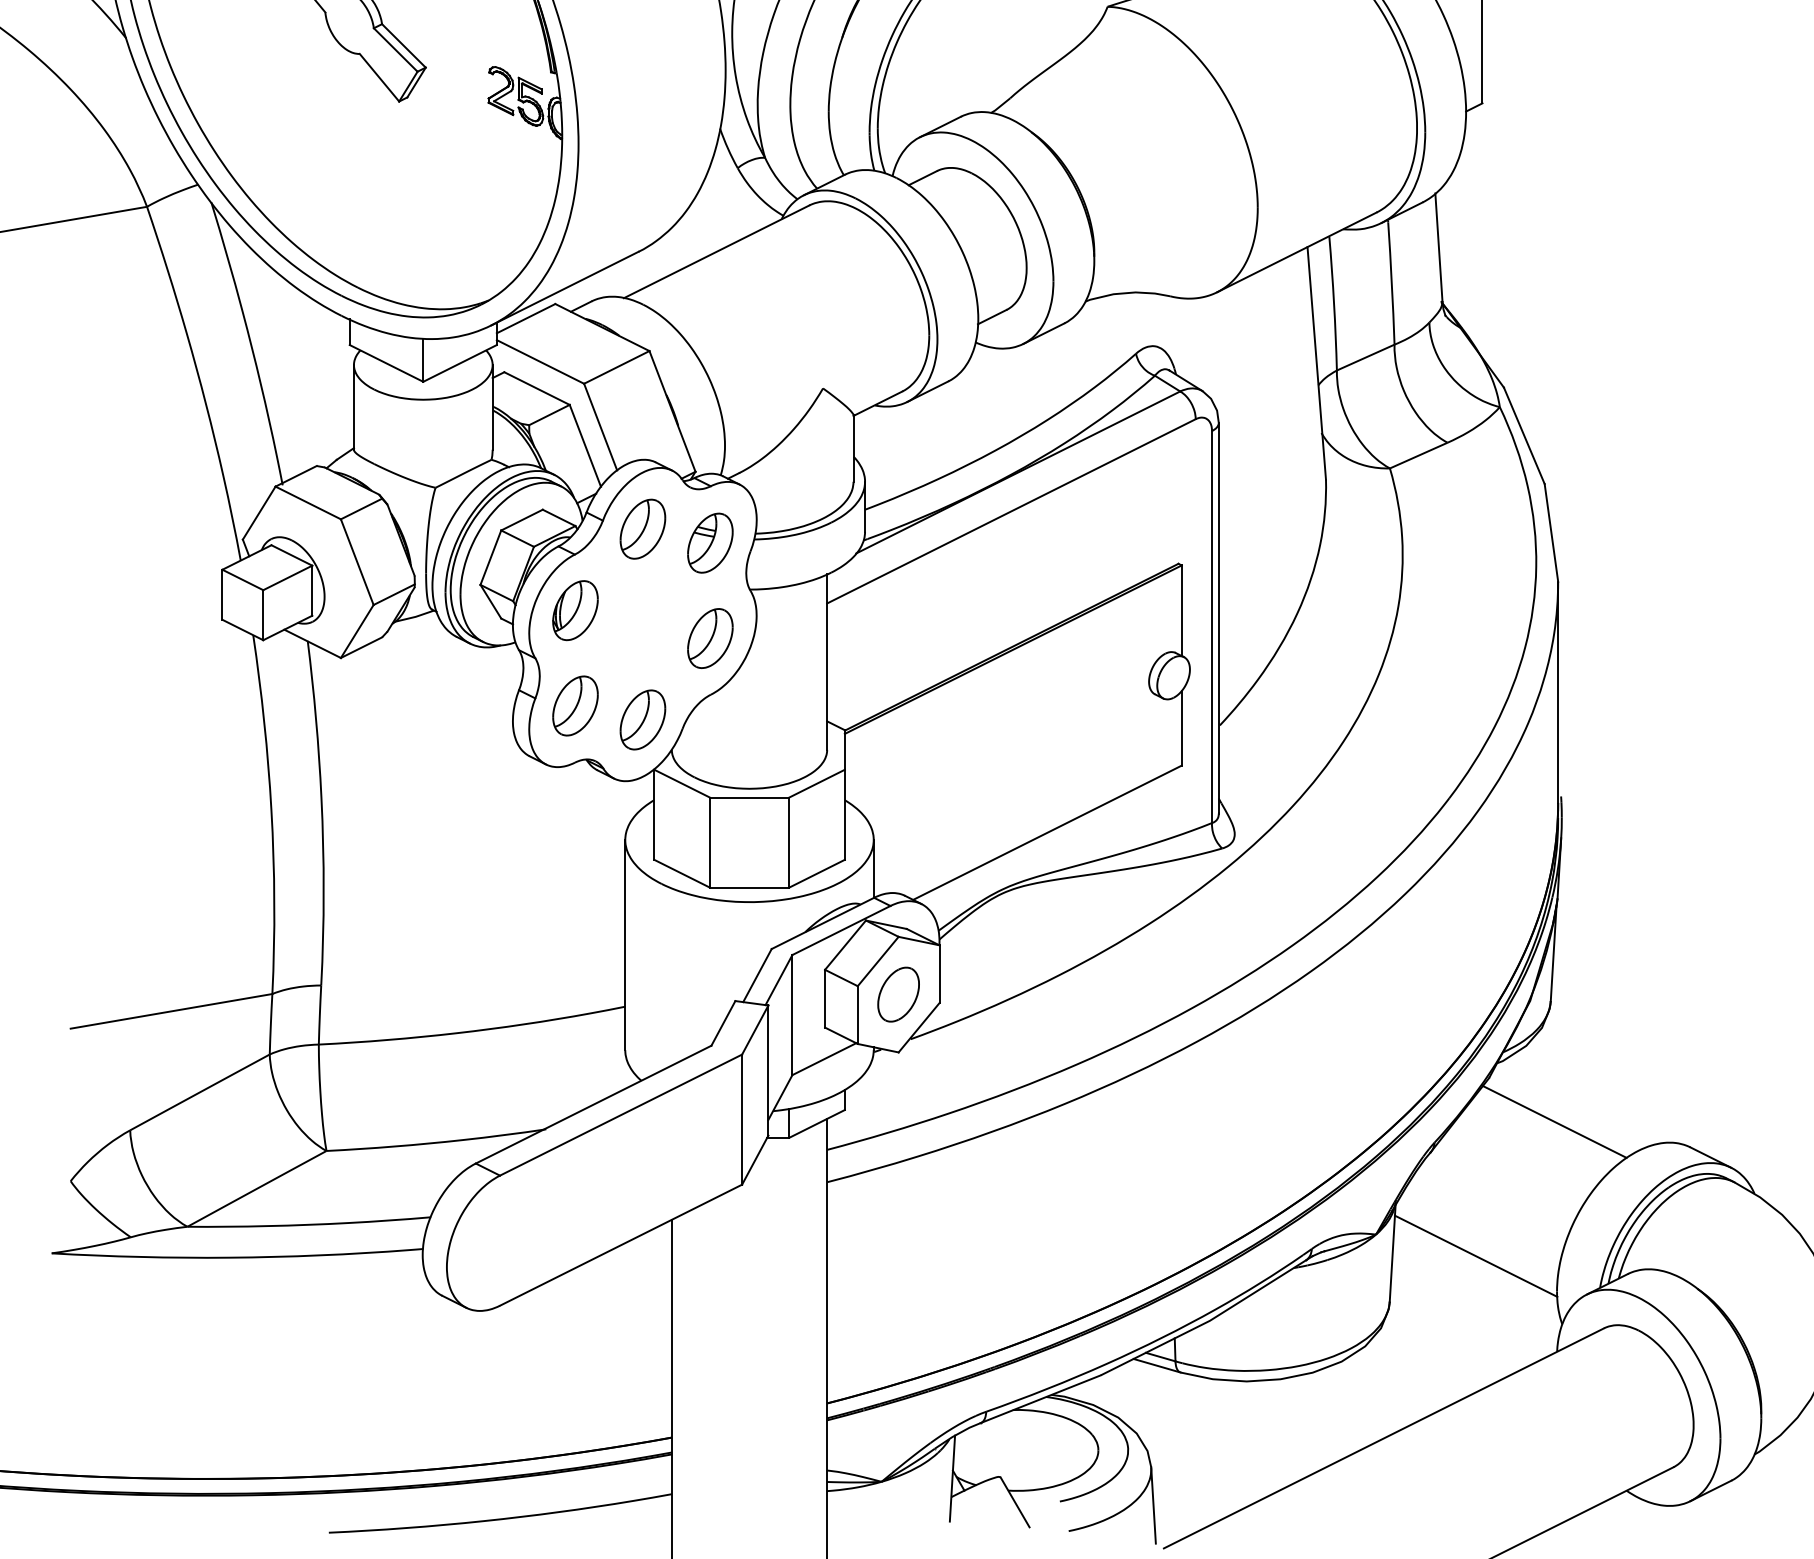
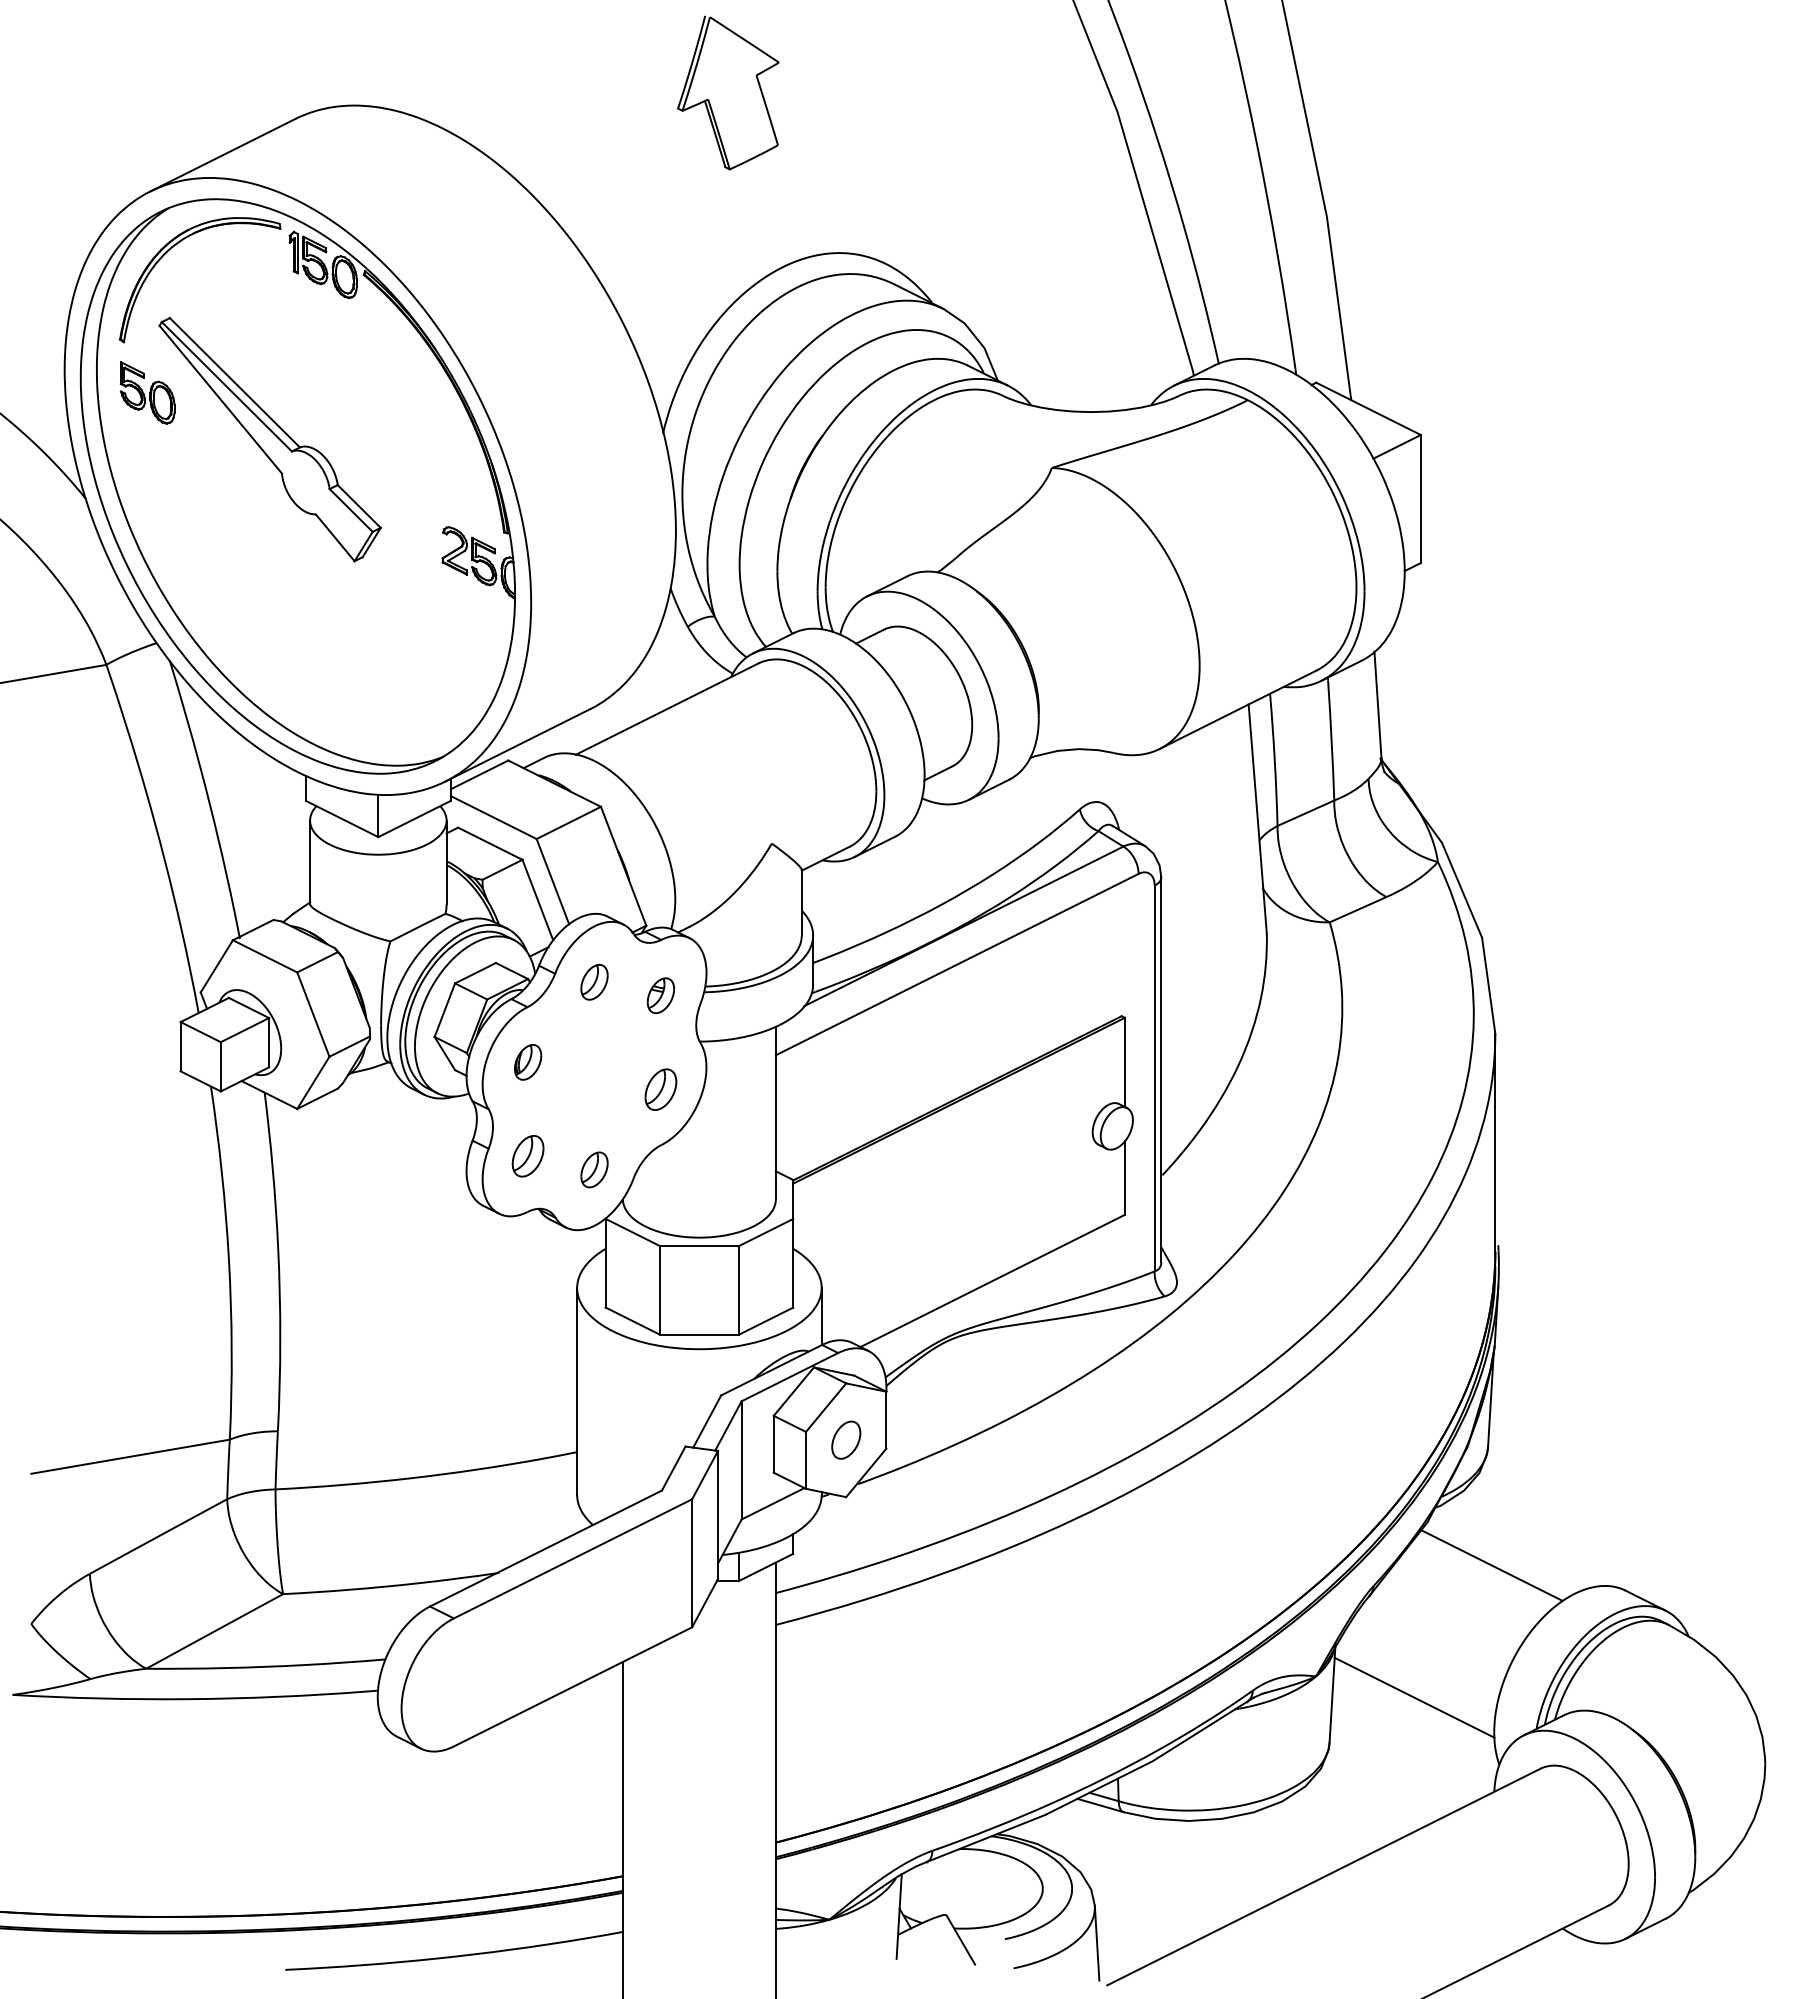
part: (642, 529) -> (594, 982), size x0.6
part: (709, 542) -> (660, 995), size x0.6
part: (574, 610) -> (527, 1062), size x0.6
part: (709, 638) -> (660, 1089), size x0.7
part: (574, 706) -> (527, 1156), size x0.7
part: (642, 719) -> (594, 1169), size x0.6
part: (898, 993) -> (846, 1439), size x0.7

